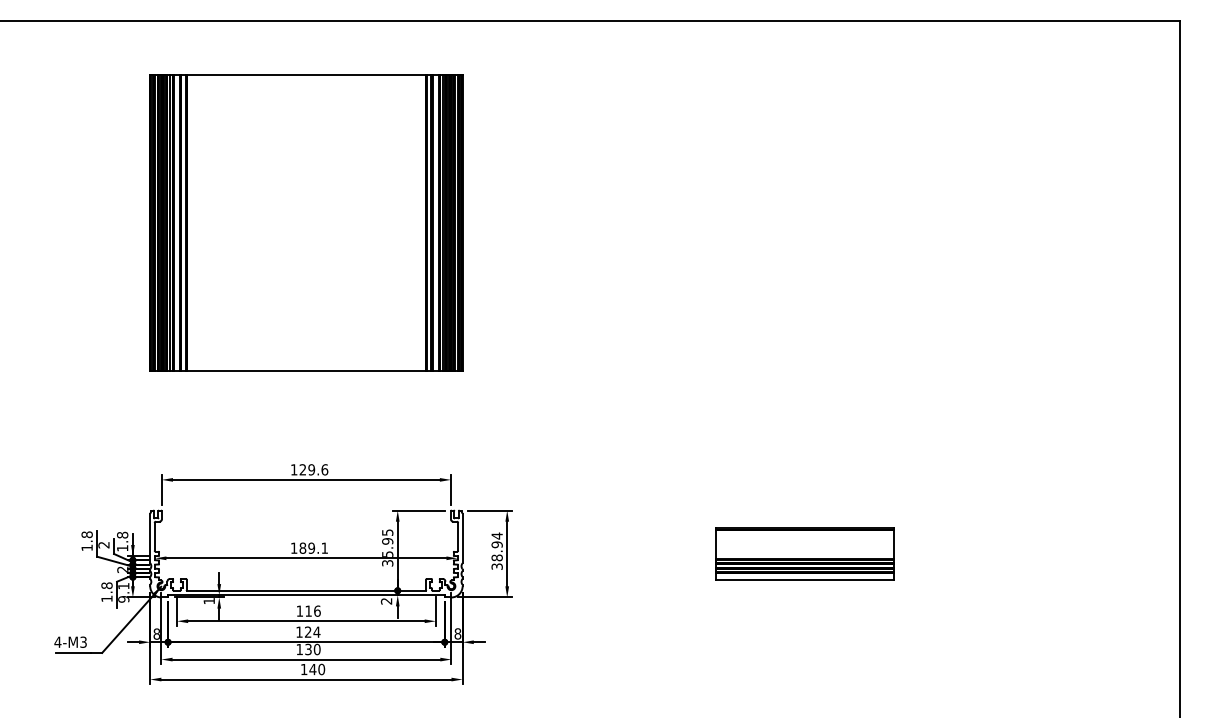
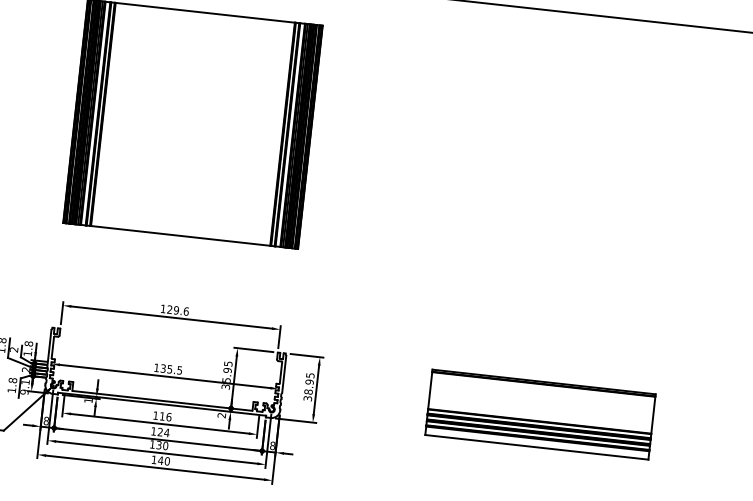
text: (496, 535) -> (309, 375), 38.94 -> 38.95
text: (313, 547) -> (171, 368), 189.1 -> 135.5
part: (805, 553) -> (540, 414), size x1.67

